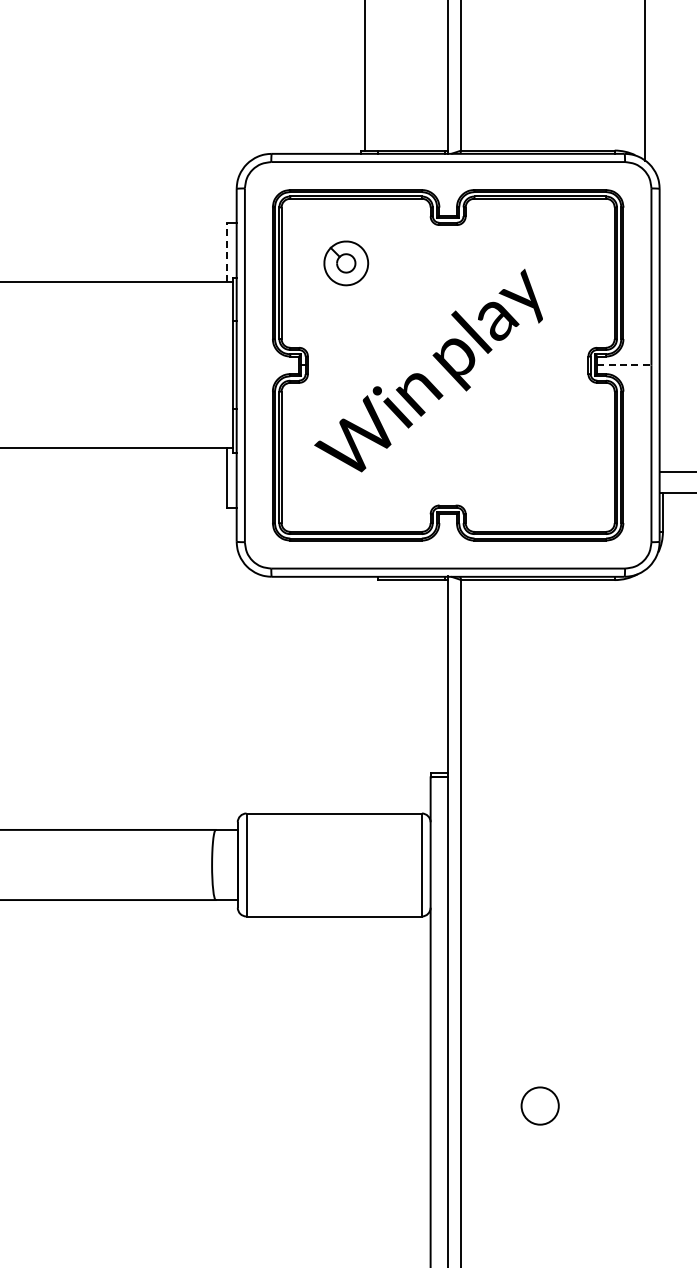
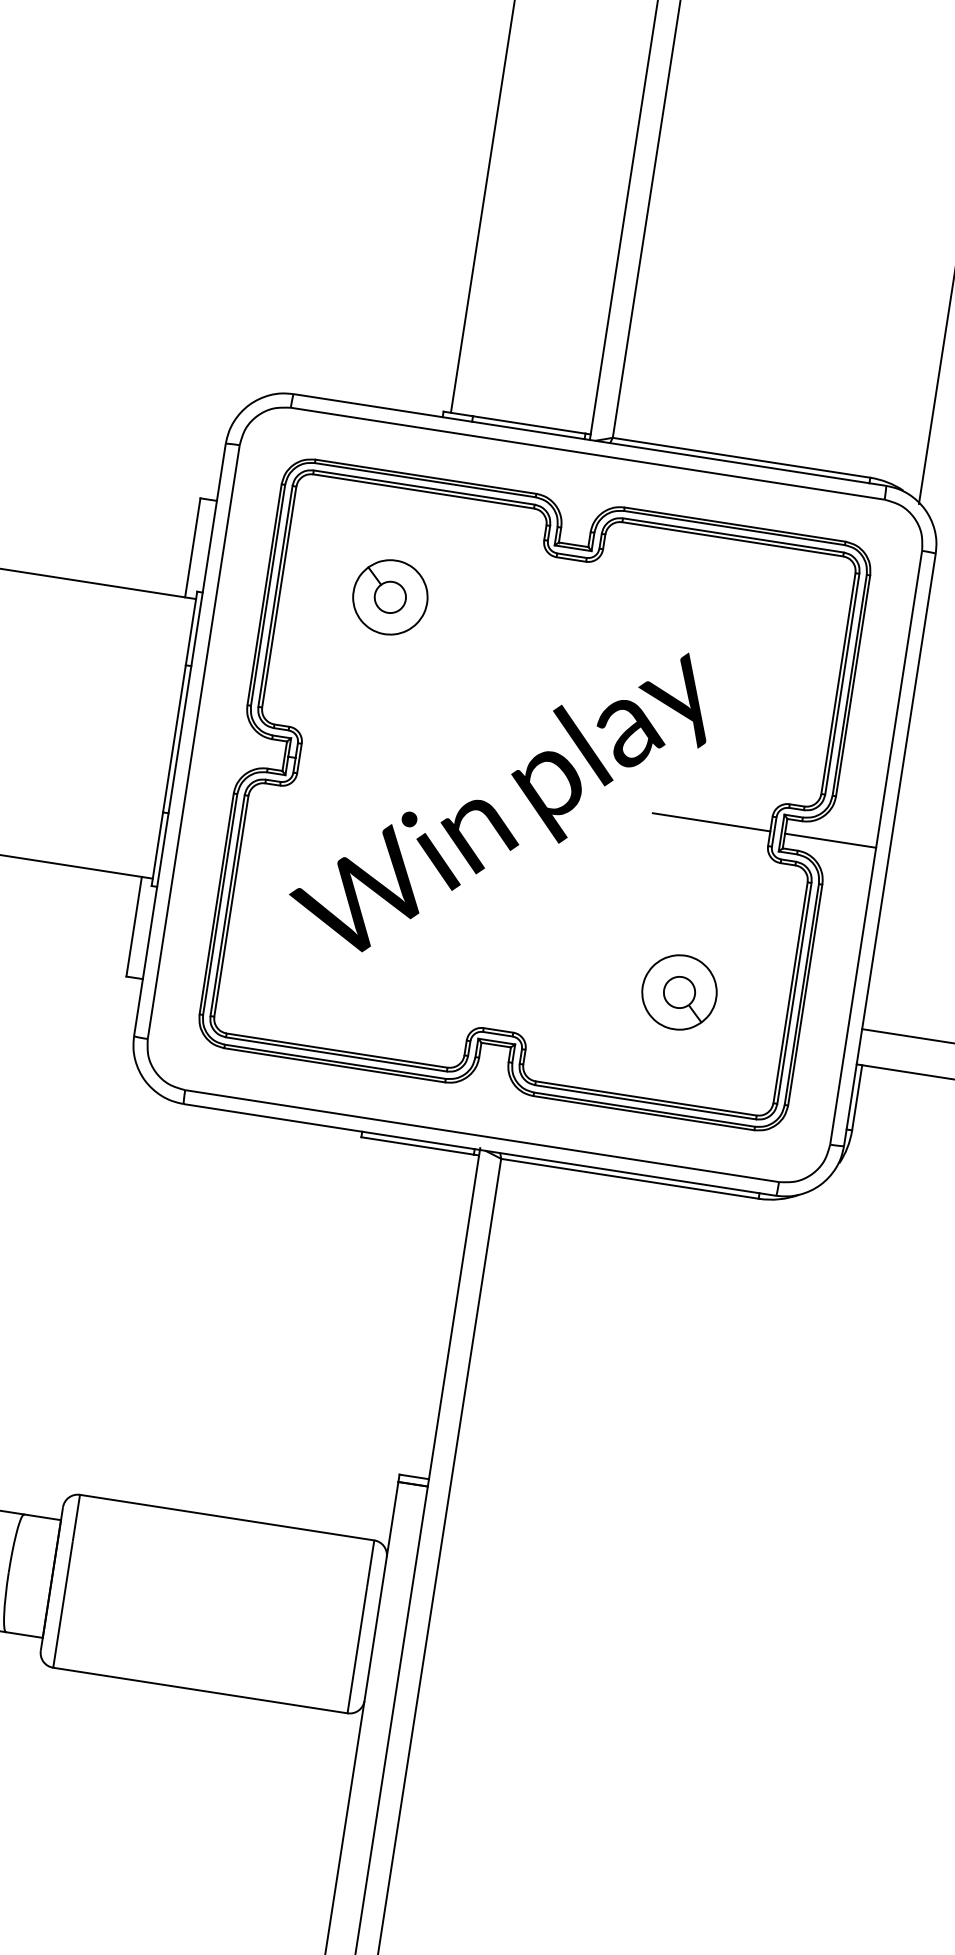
line: (226, 251) -> (192, 546), dashed -> solid
line: (553, 365) -> (711, 822), added
line: (624, 365) -> (830, 841), dashed -> solid
part: (549, 466) -> (678, 991), added

